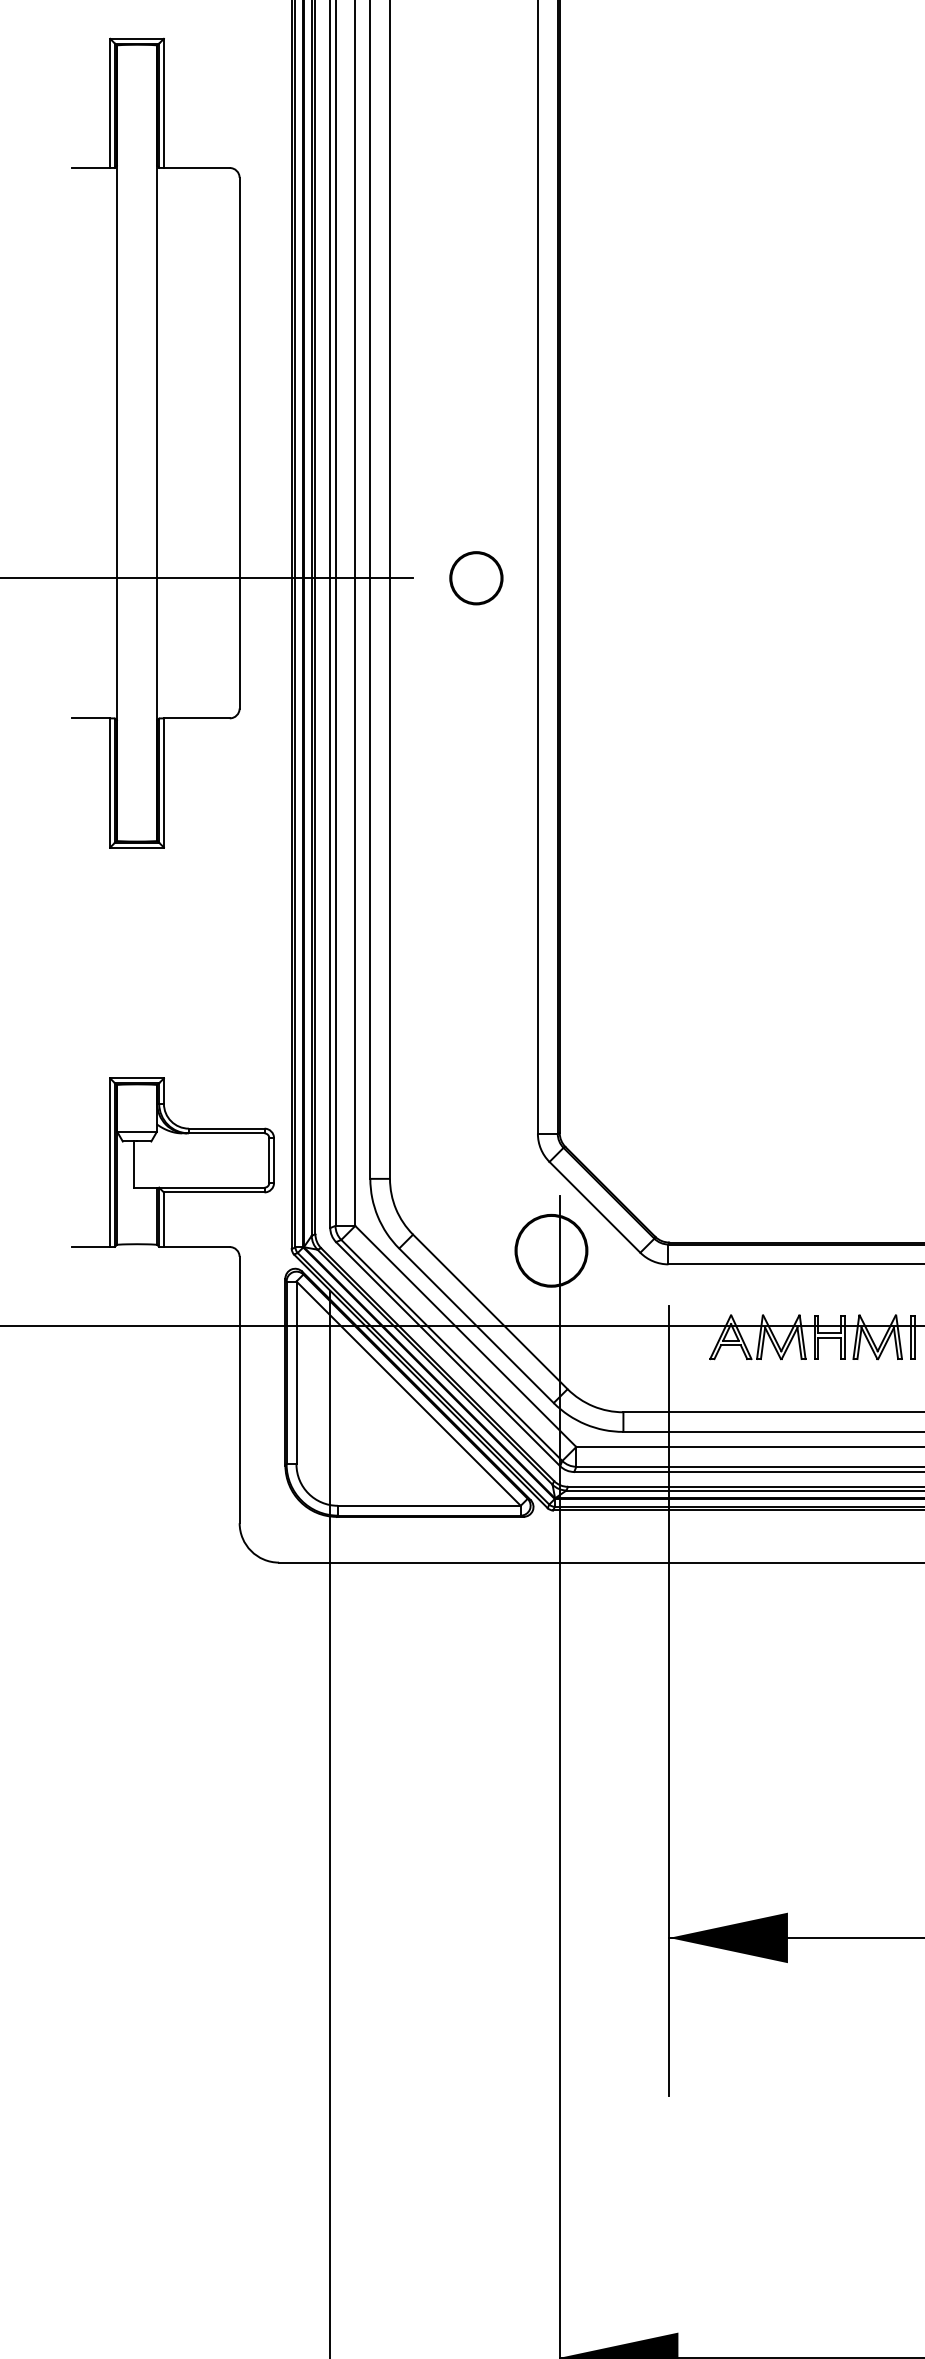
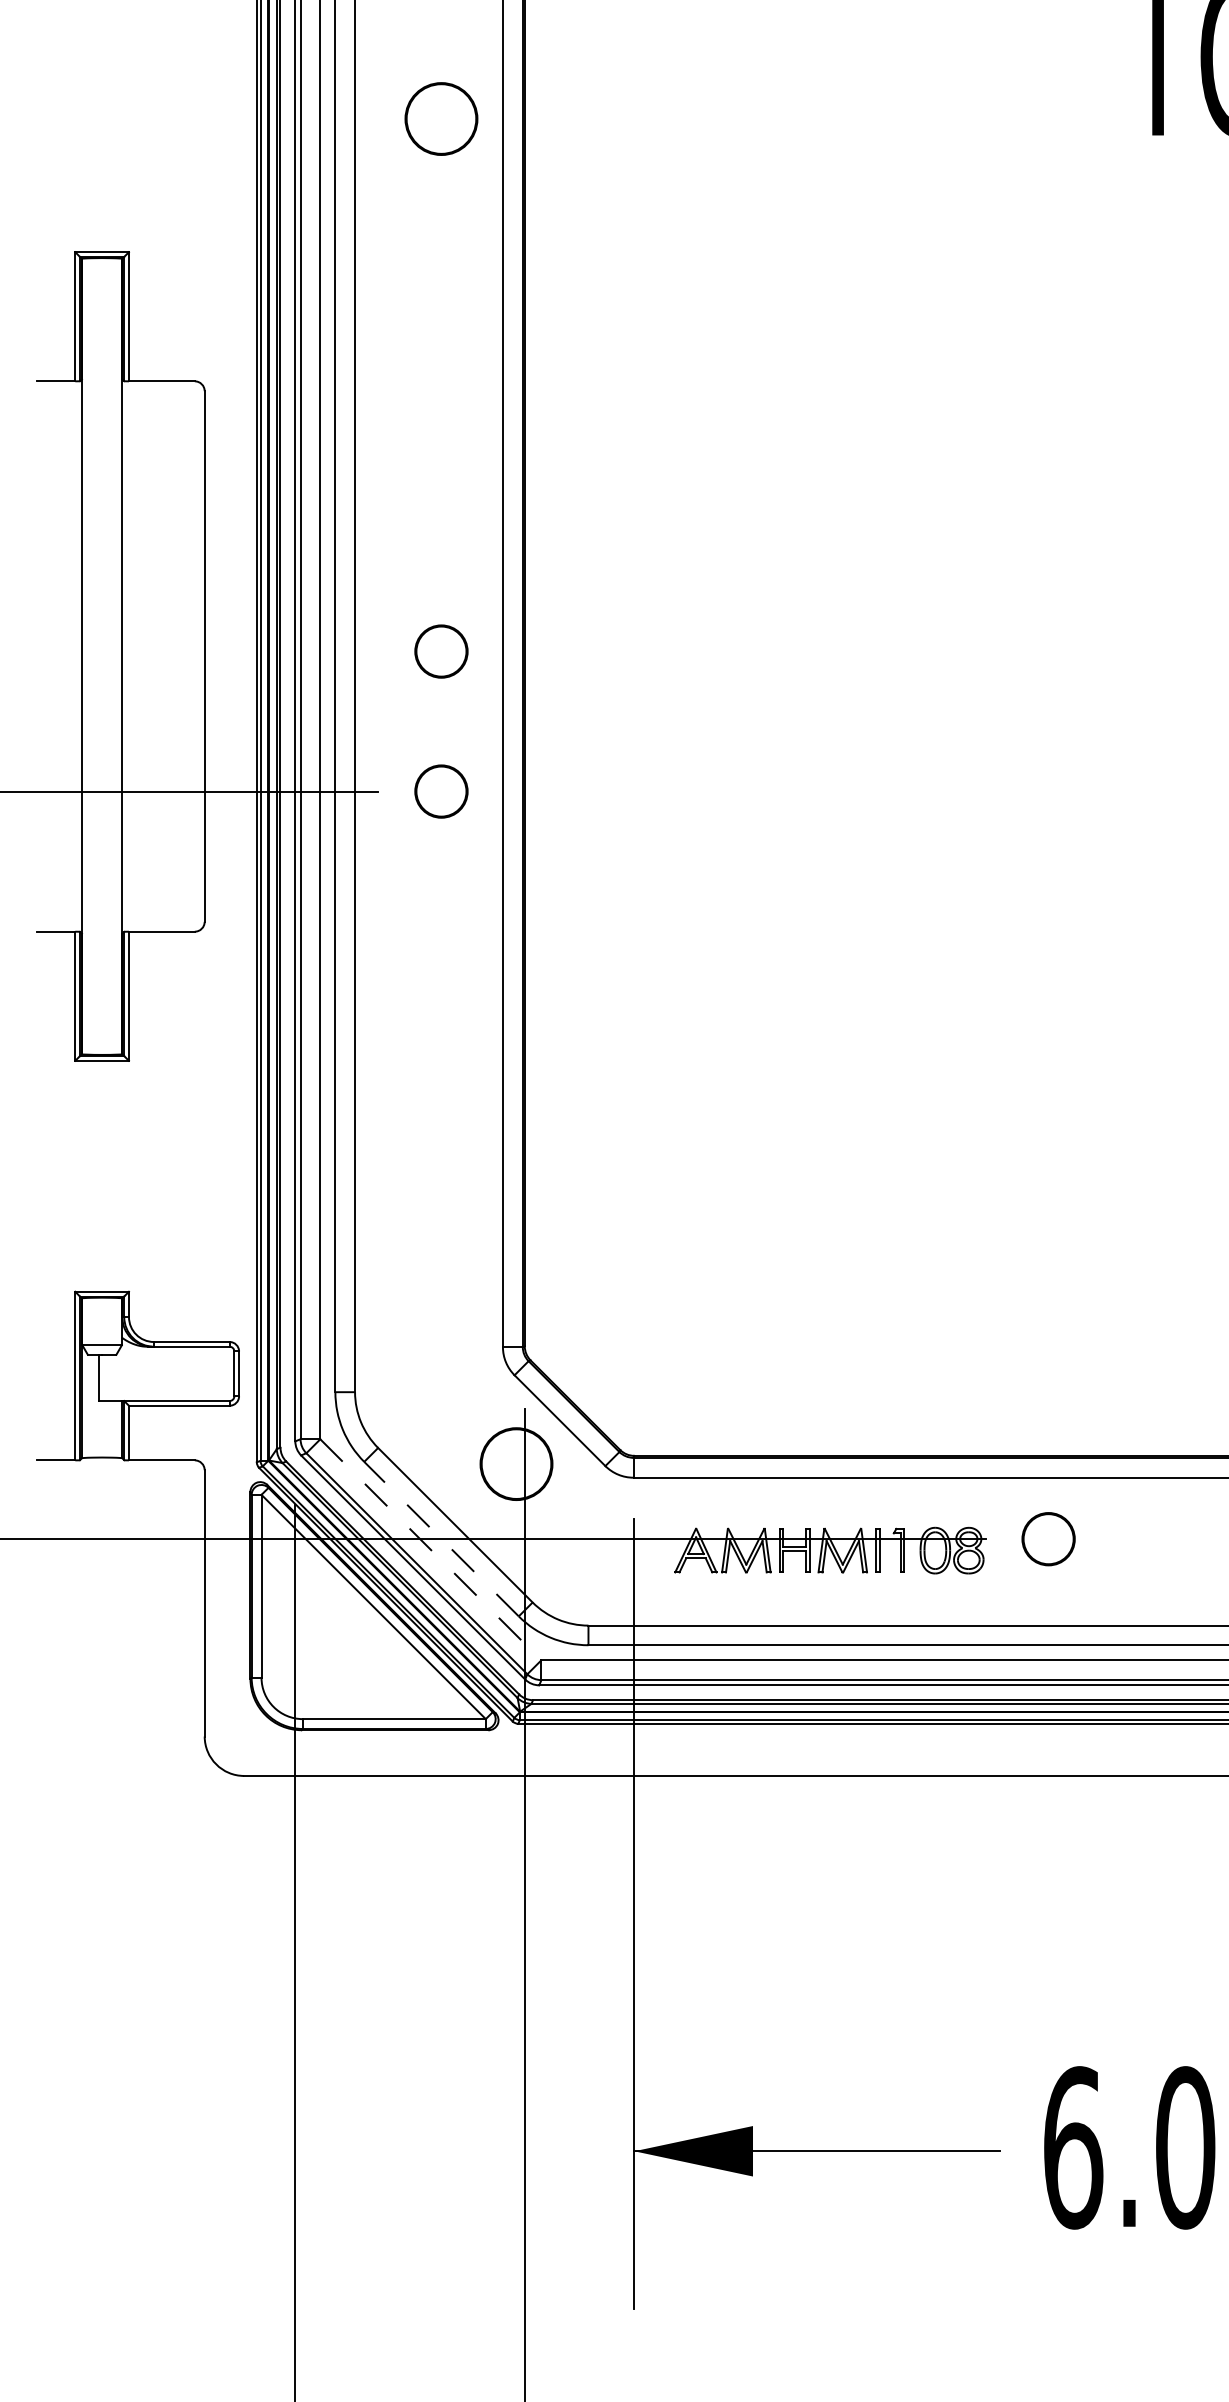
circle: (476, 438) -> (441, 651), added
line: (476, 1325) -> (441, 1538), solid -> dashed
line: (466, 1337) -> (431, 1550), solid -> dashed

